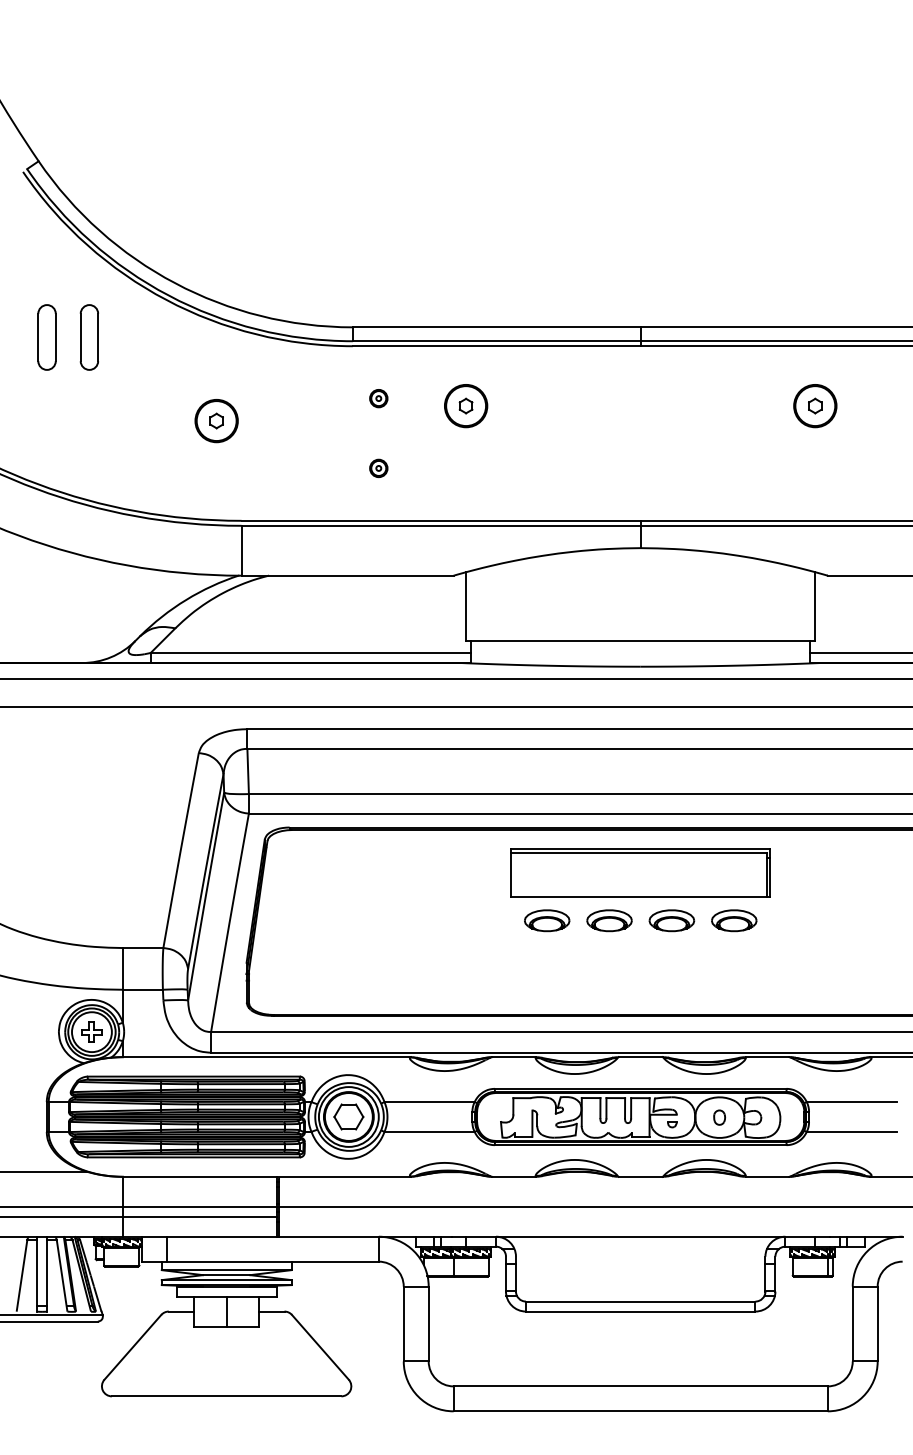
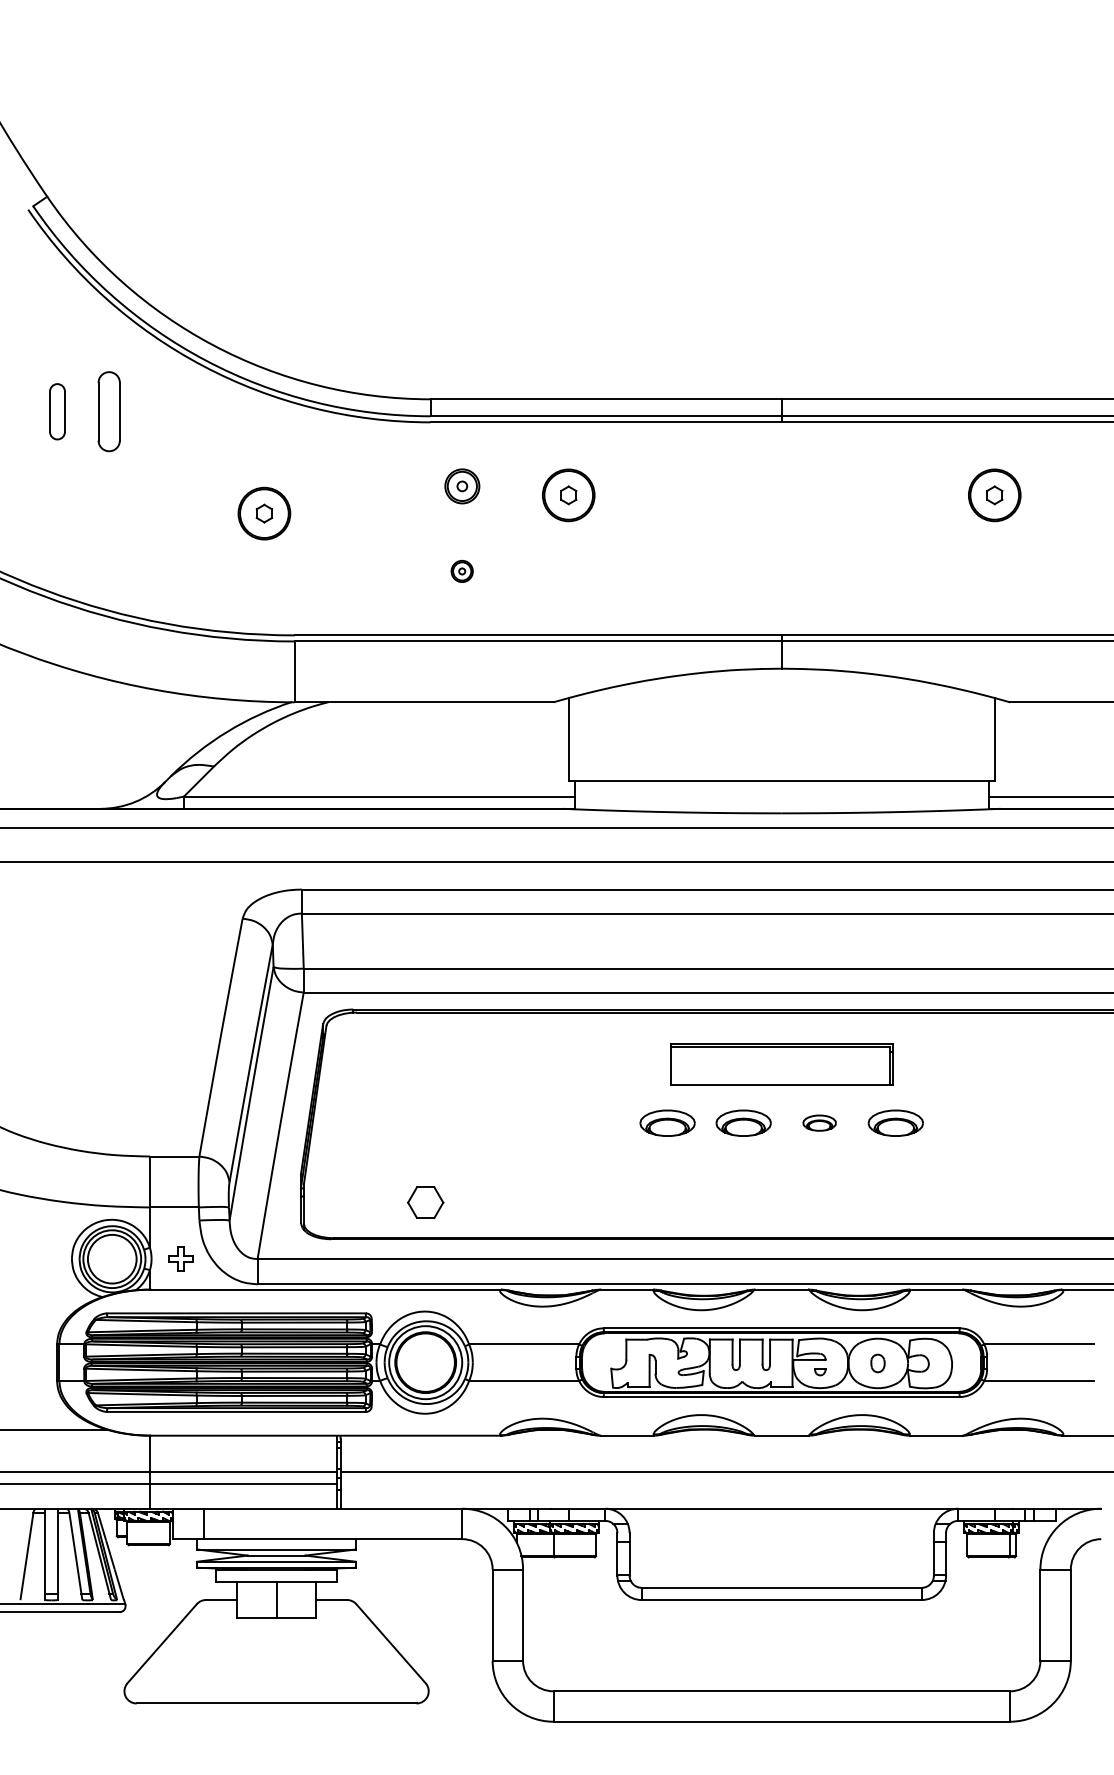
part: (47, 337) -> (57, 411), size x0.7
part: (378, 397) -> (461, 485), size x1.6
part: (640, 872) -> (781, 1064), size x0.7
part: (671, 920) -> (819, 1122), size x0.6
part: (91, 1031) -> (180, 1258), moved
part: (348, 1116) -> (425, 1202), moved

